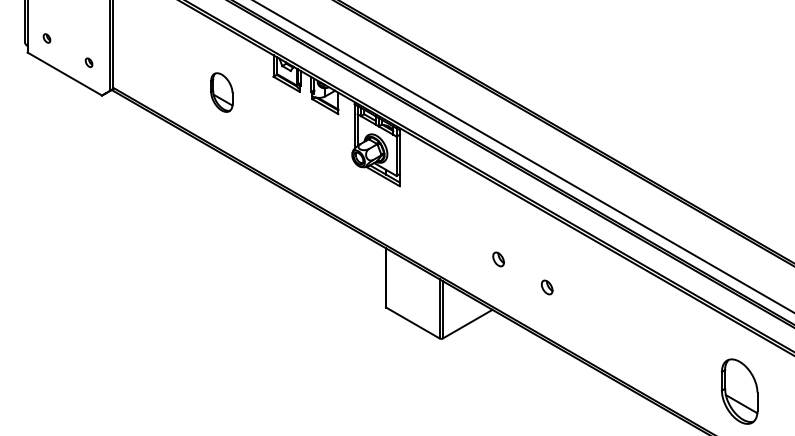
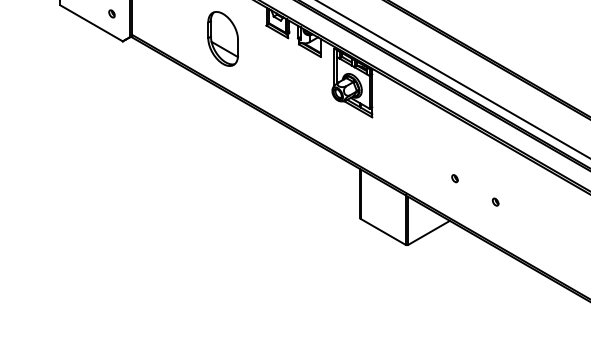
part: (221, 92) -> (222, 38), size x1.67
part: (498, 259) -> (454, 178), size x0.62
part: (546, 287) -> (495, 202), size x0.62

